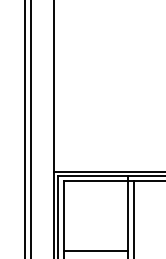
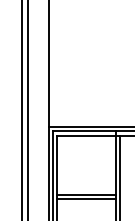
line: (95, 246) -> (86, 194), added

